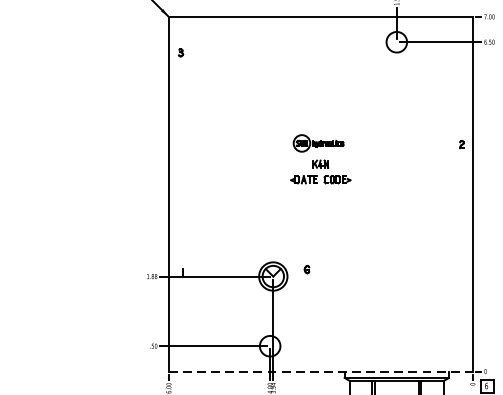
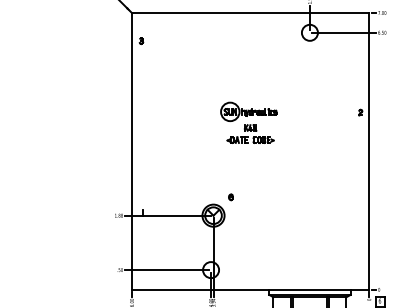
part: (318, 143) -> (248, 111), size x1.43
part: (306, 269) -> (230, 197), moved
line: (320, 371) -> (250, 289), dashed -> solid

